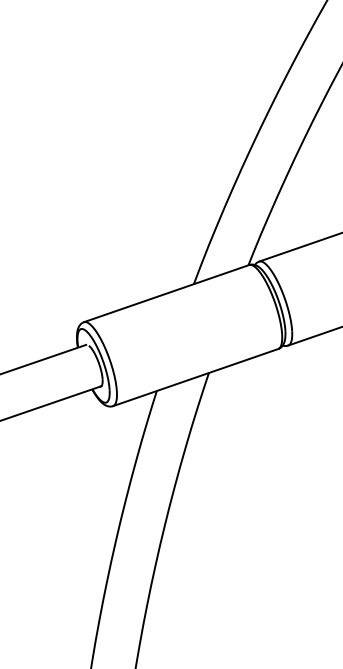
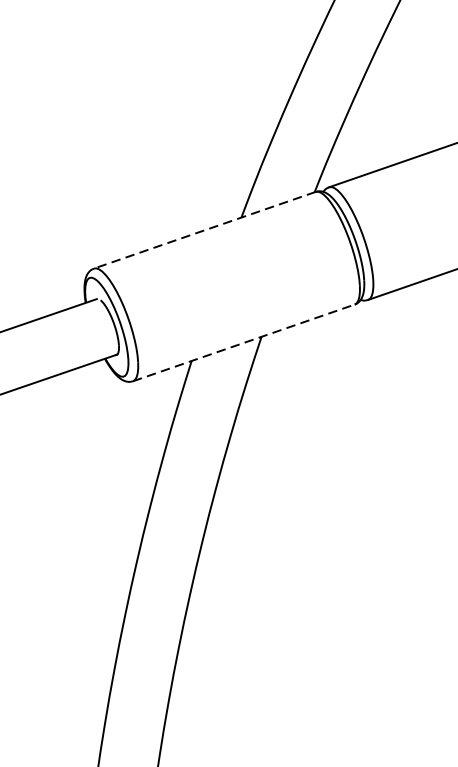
line: (166, 293) -> (204, 230), solid -> dashed
line: (196, 377) -> (244, 342), solid -> dashed

